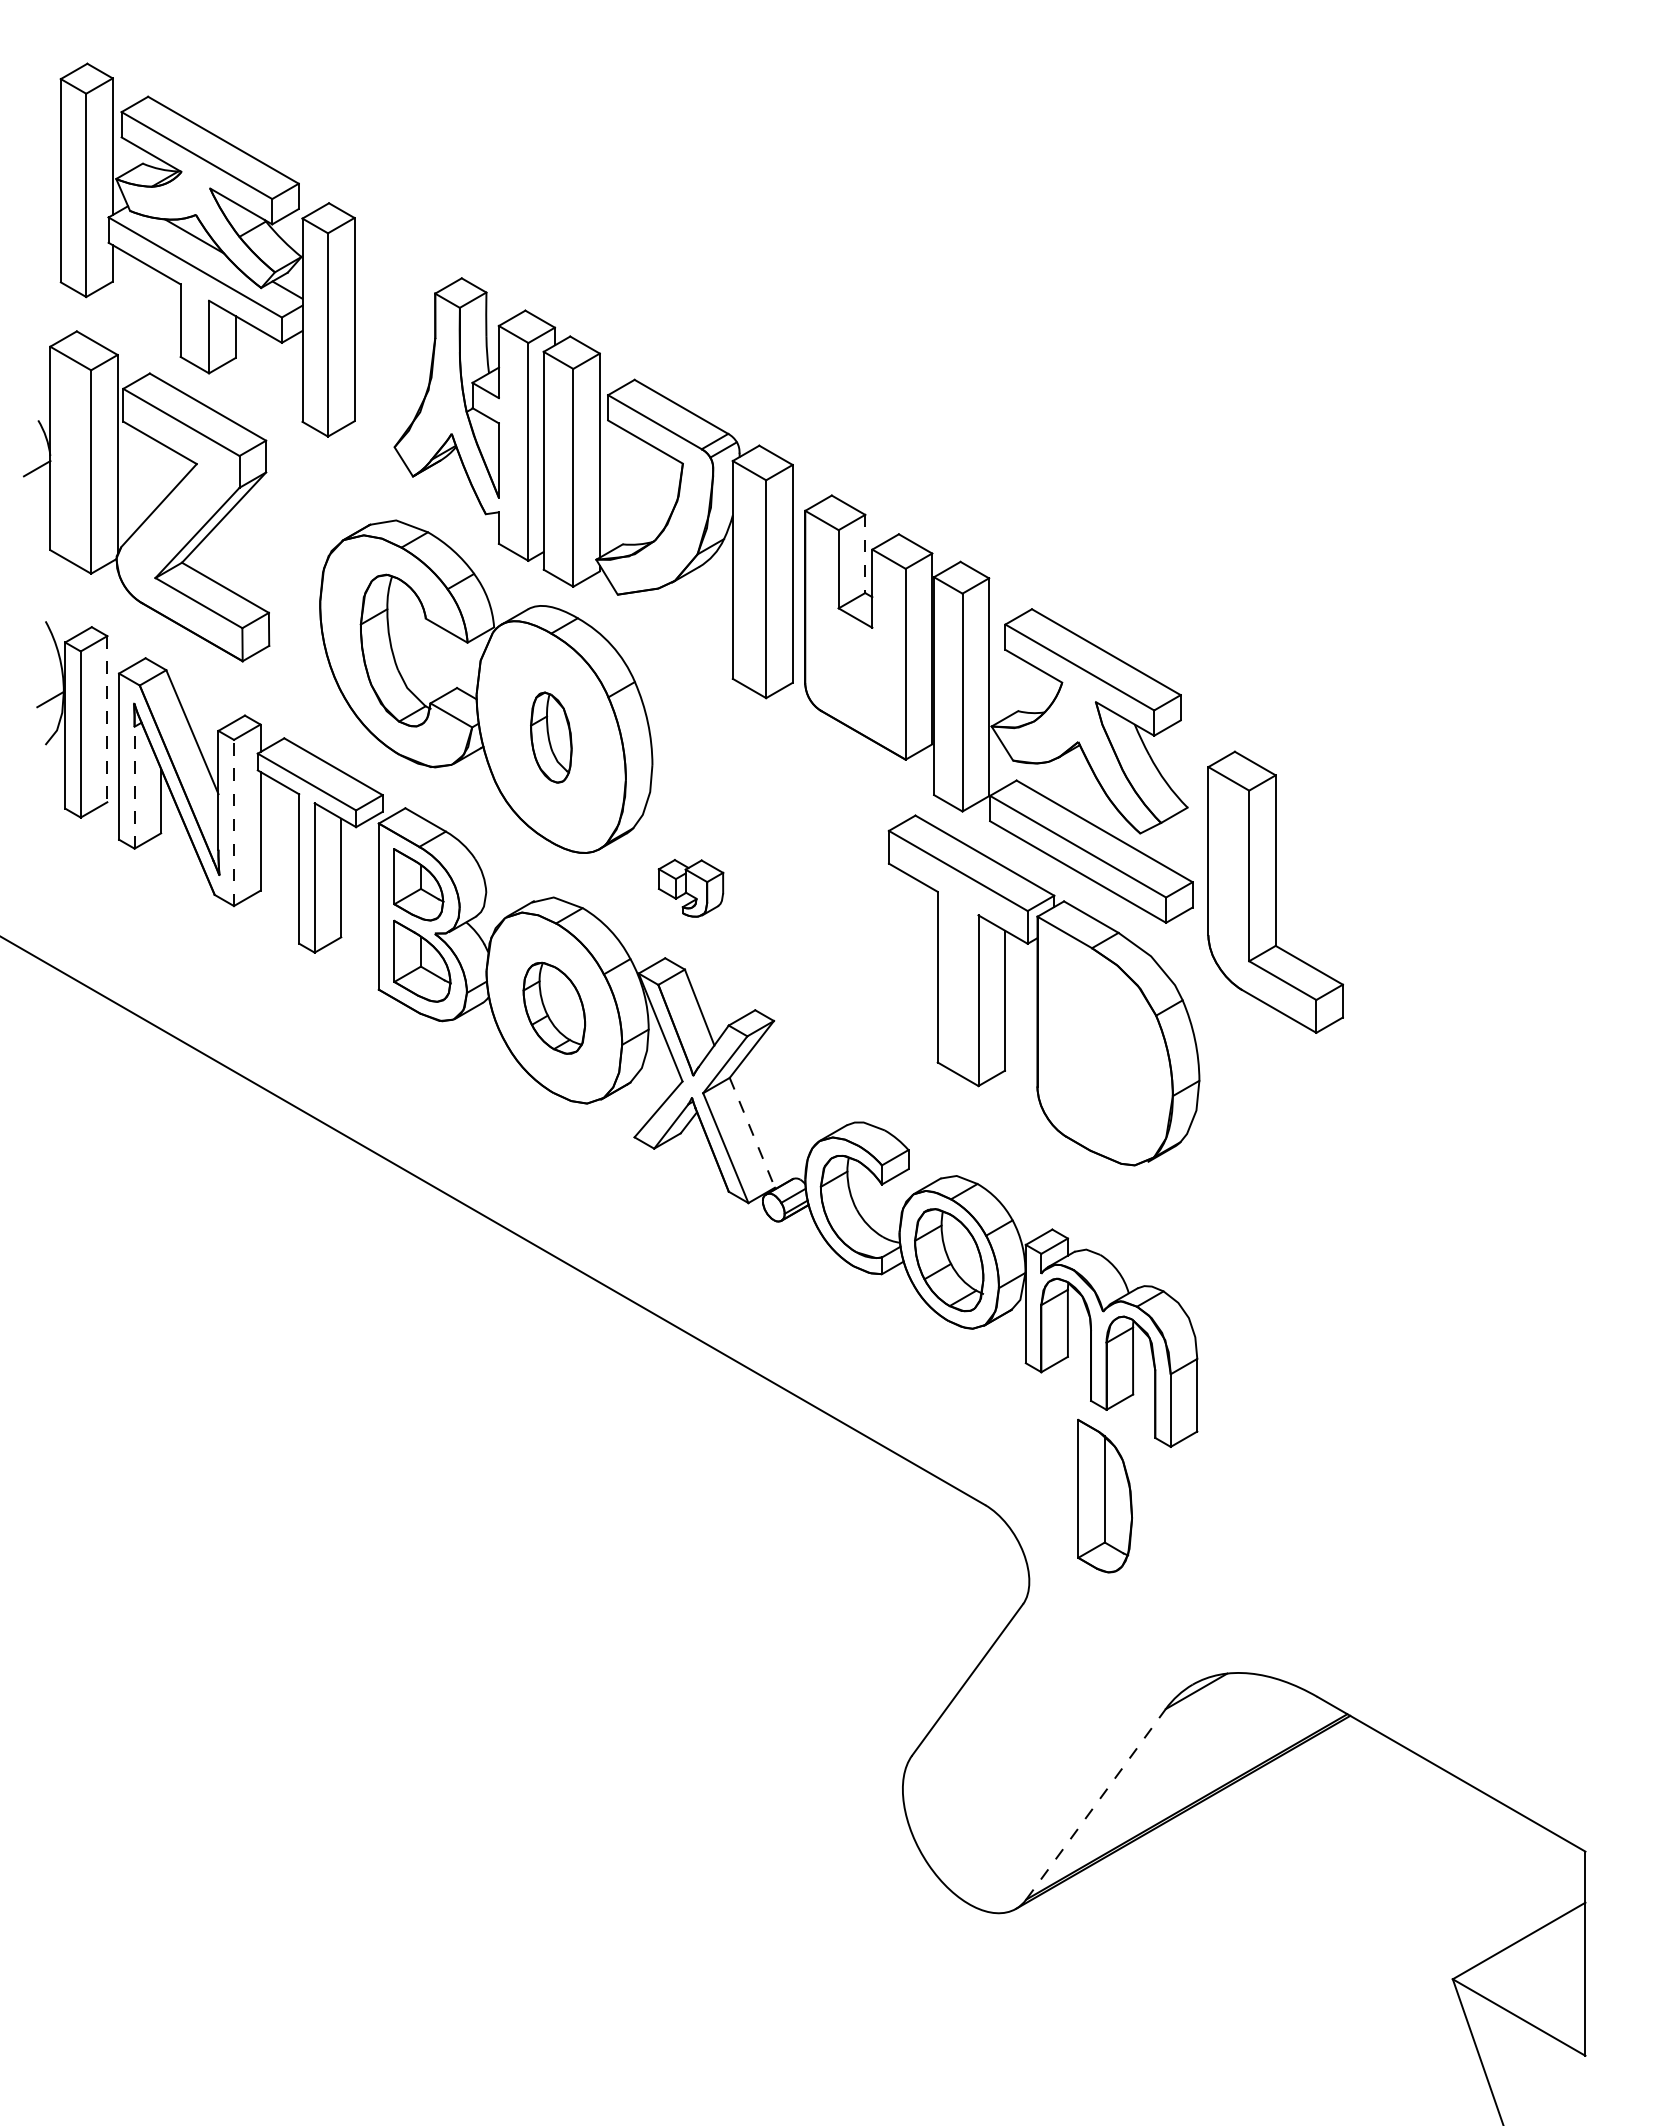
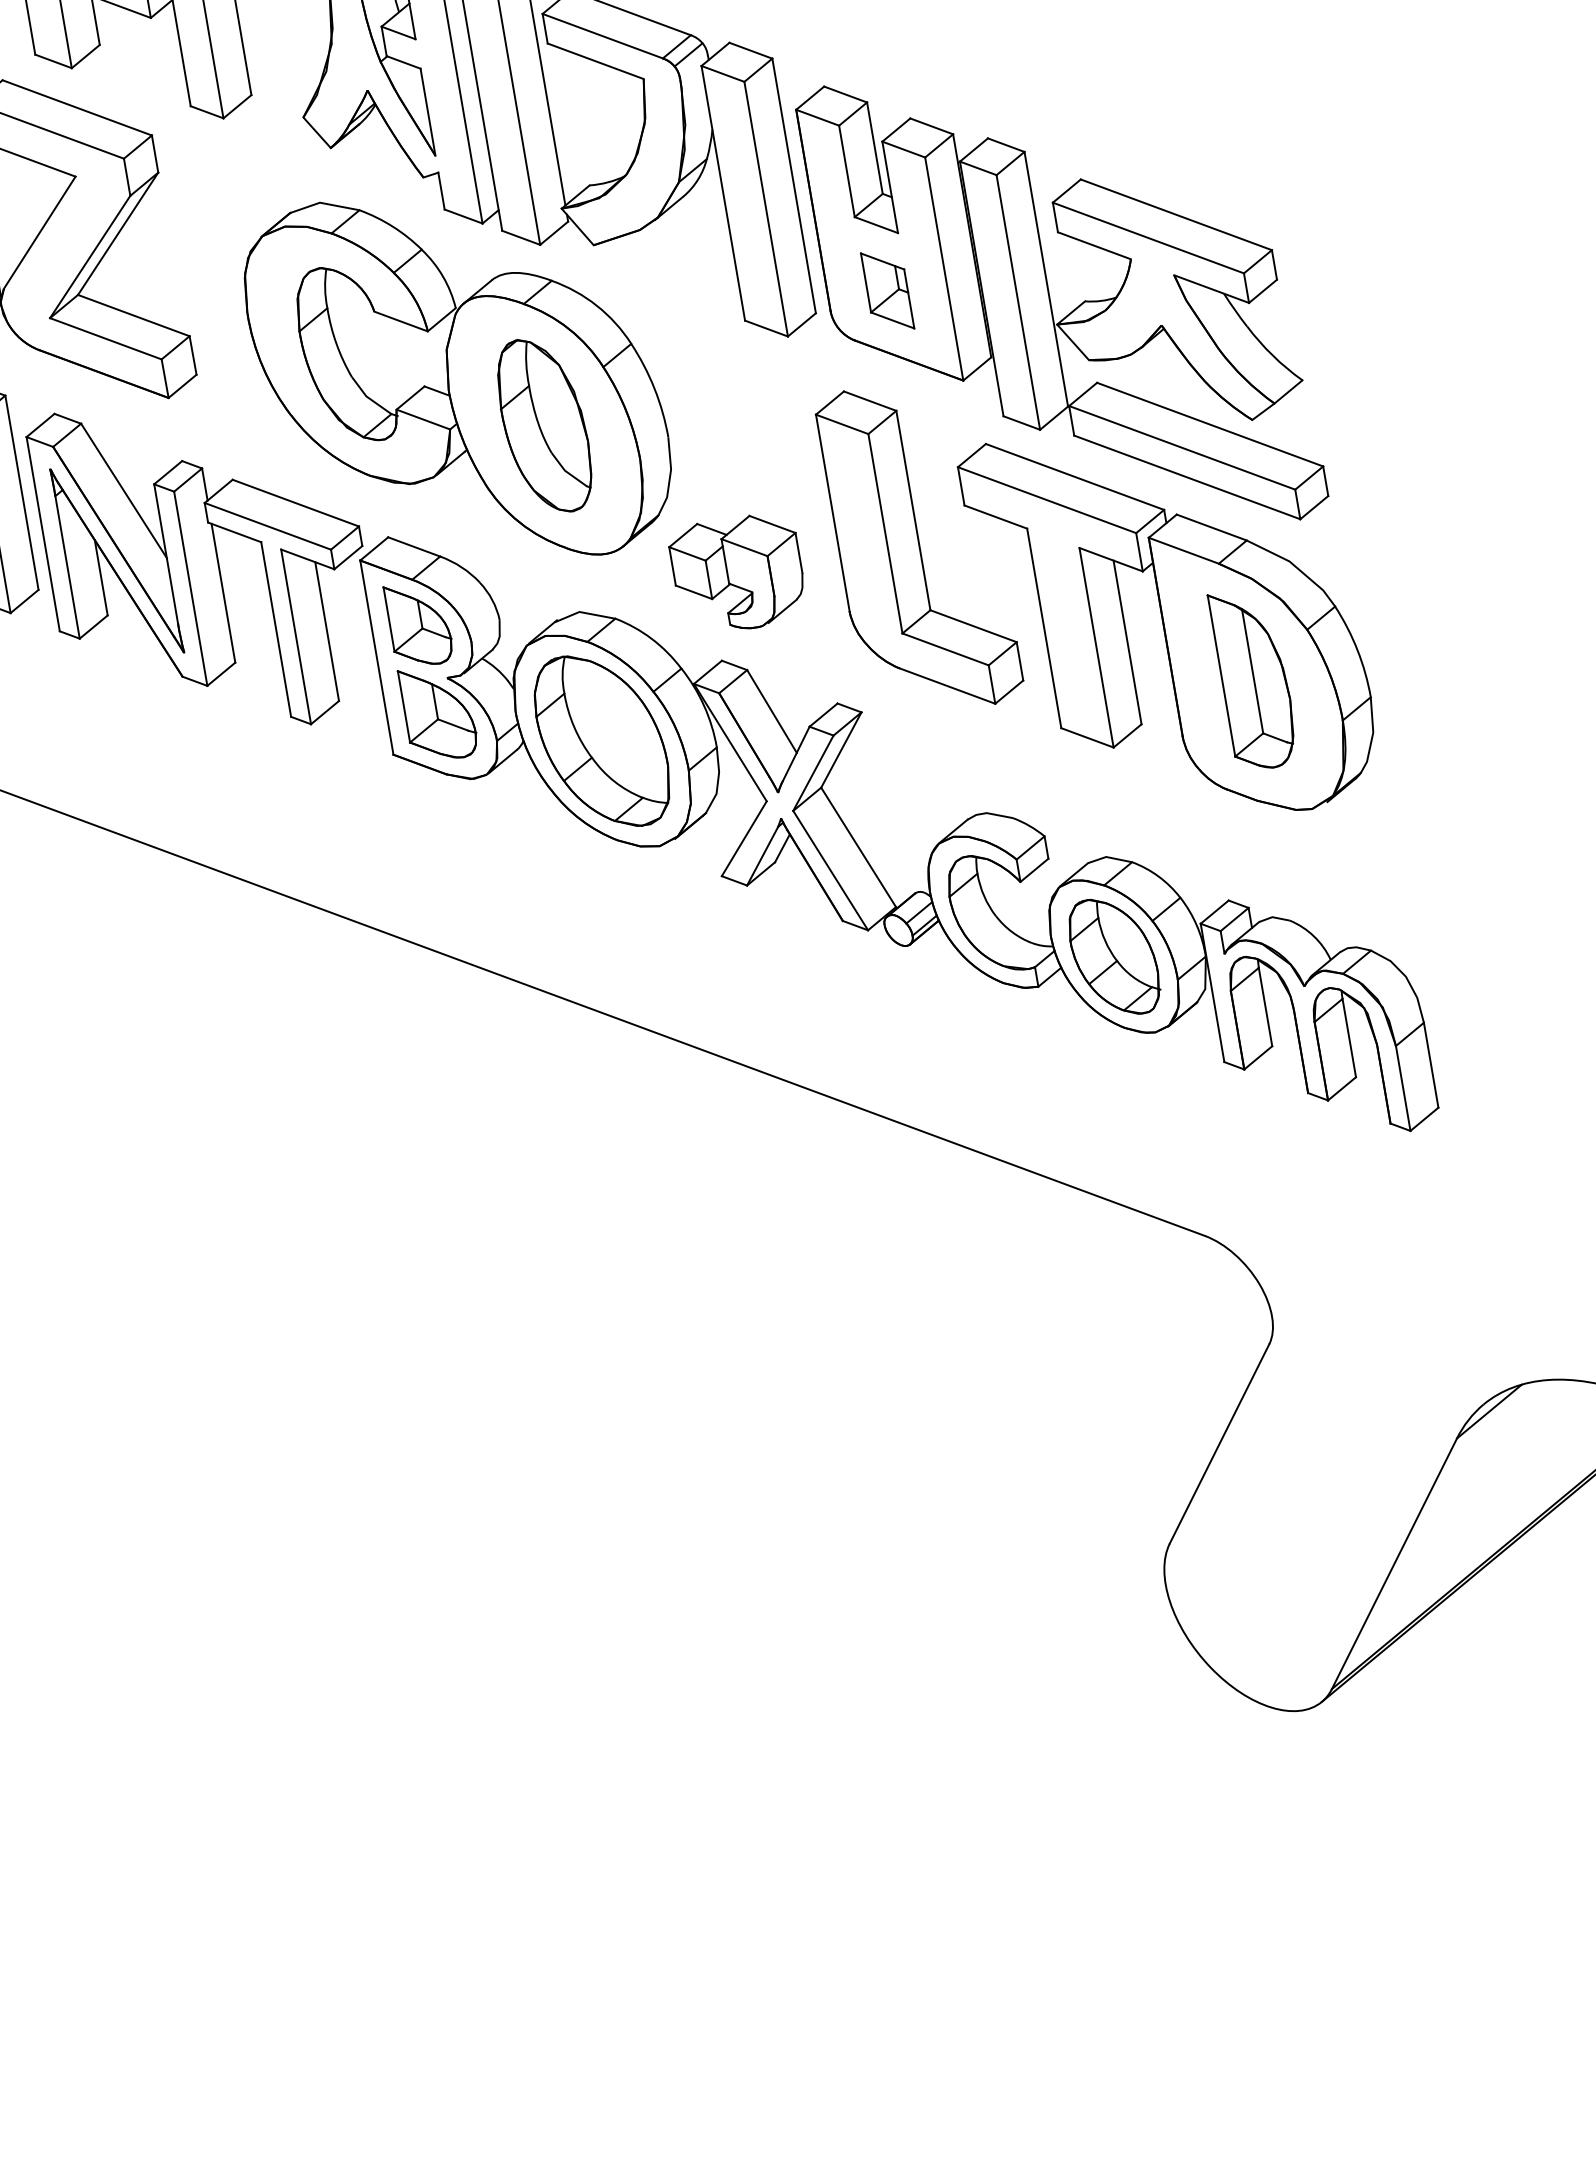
line: (865, 554) -> (875, 148), dashed -> solid
part: (855, 674) -> (887, 291), added
line: (107, 719) -> (22, 493), dashed -> solid
part: (551, 737) -> (544, 425), size x1.67
line: (134, 787) -> (67, 567), dashed -> solid
line: (233, 822) -> (190, 588), dashed -> solid
part: (690, 888) -> (737, 574), size x1.67
part: (1275, 891) -> (919, 546), moved
part: (554, 1008) -> (602, 741), size x1.67
line: (752, 1133) -> (858, 848), dashed -> solid
part: (1104, 1495) -> (1253, 678), moved
line: (1096, 1804) -> (1395, 1563), dashed -> solid

